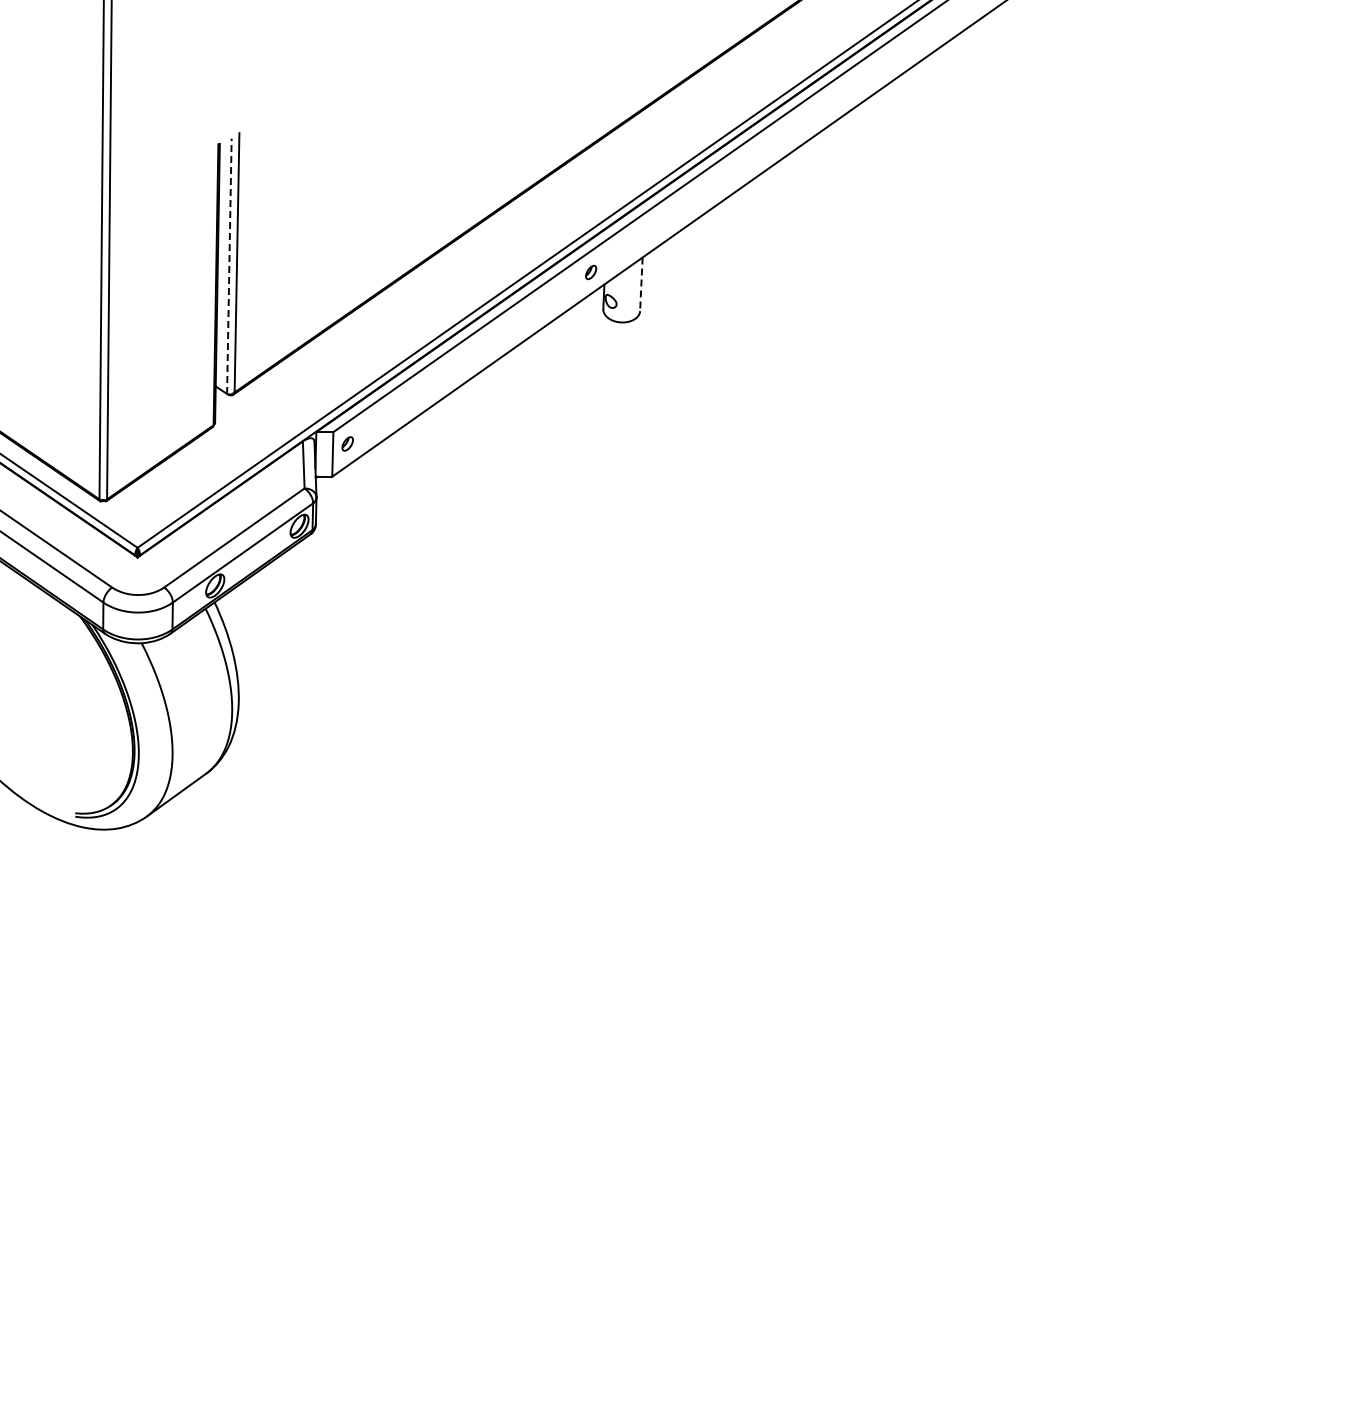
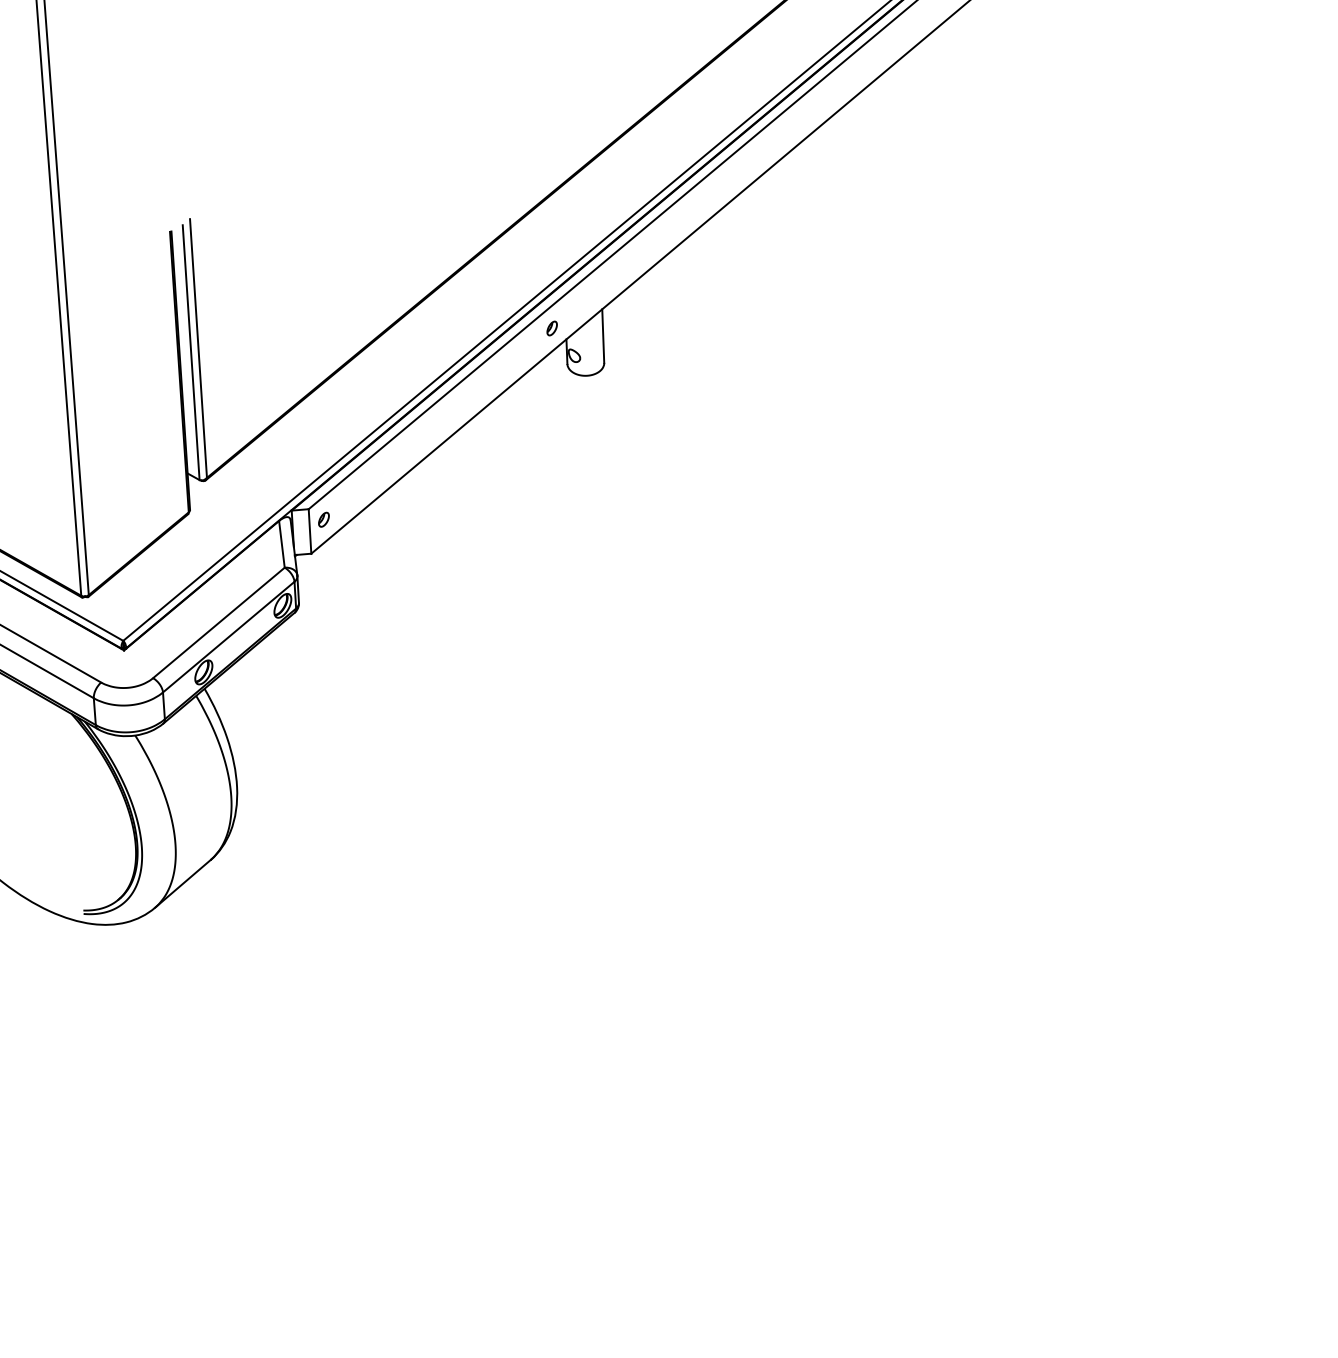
line: (229, 266) -> (191, 352), dashed -> solid
line: (641, 284) -> (603, 336), dashed -> solid

